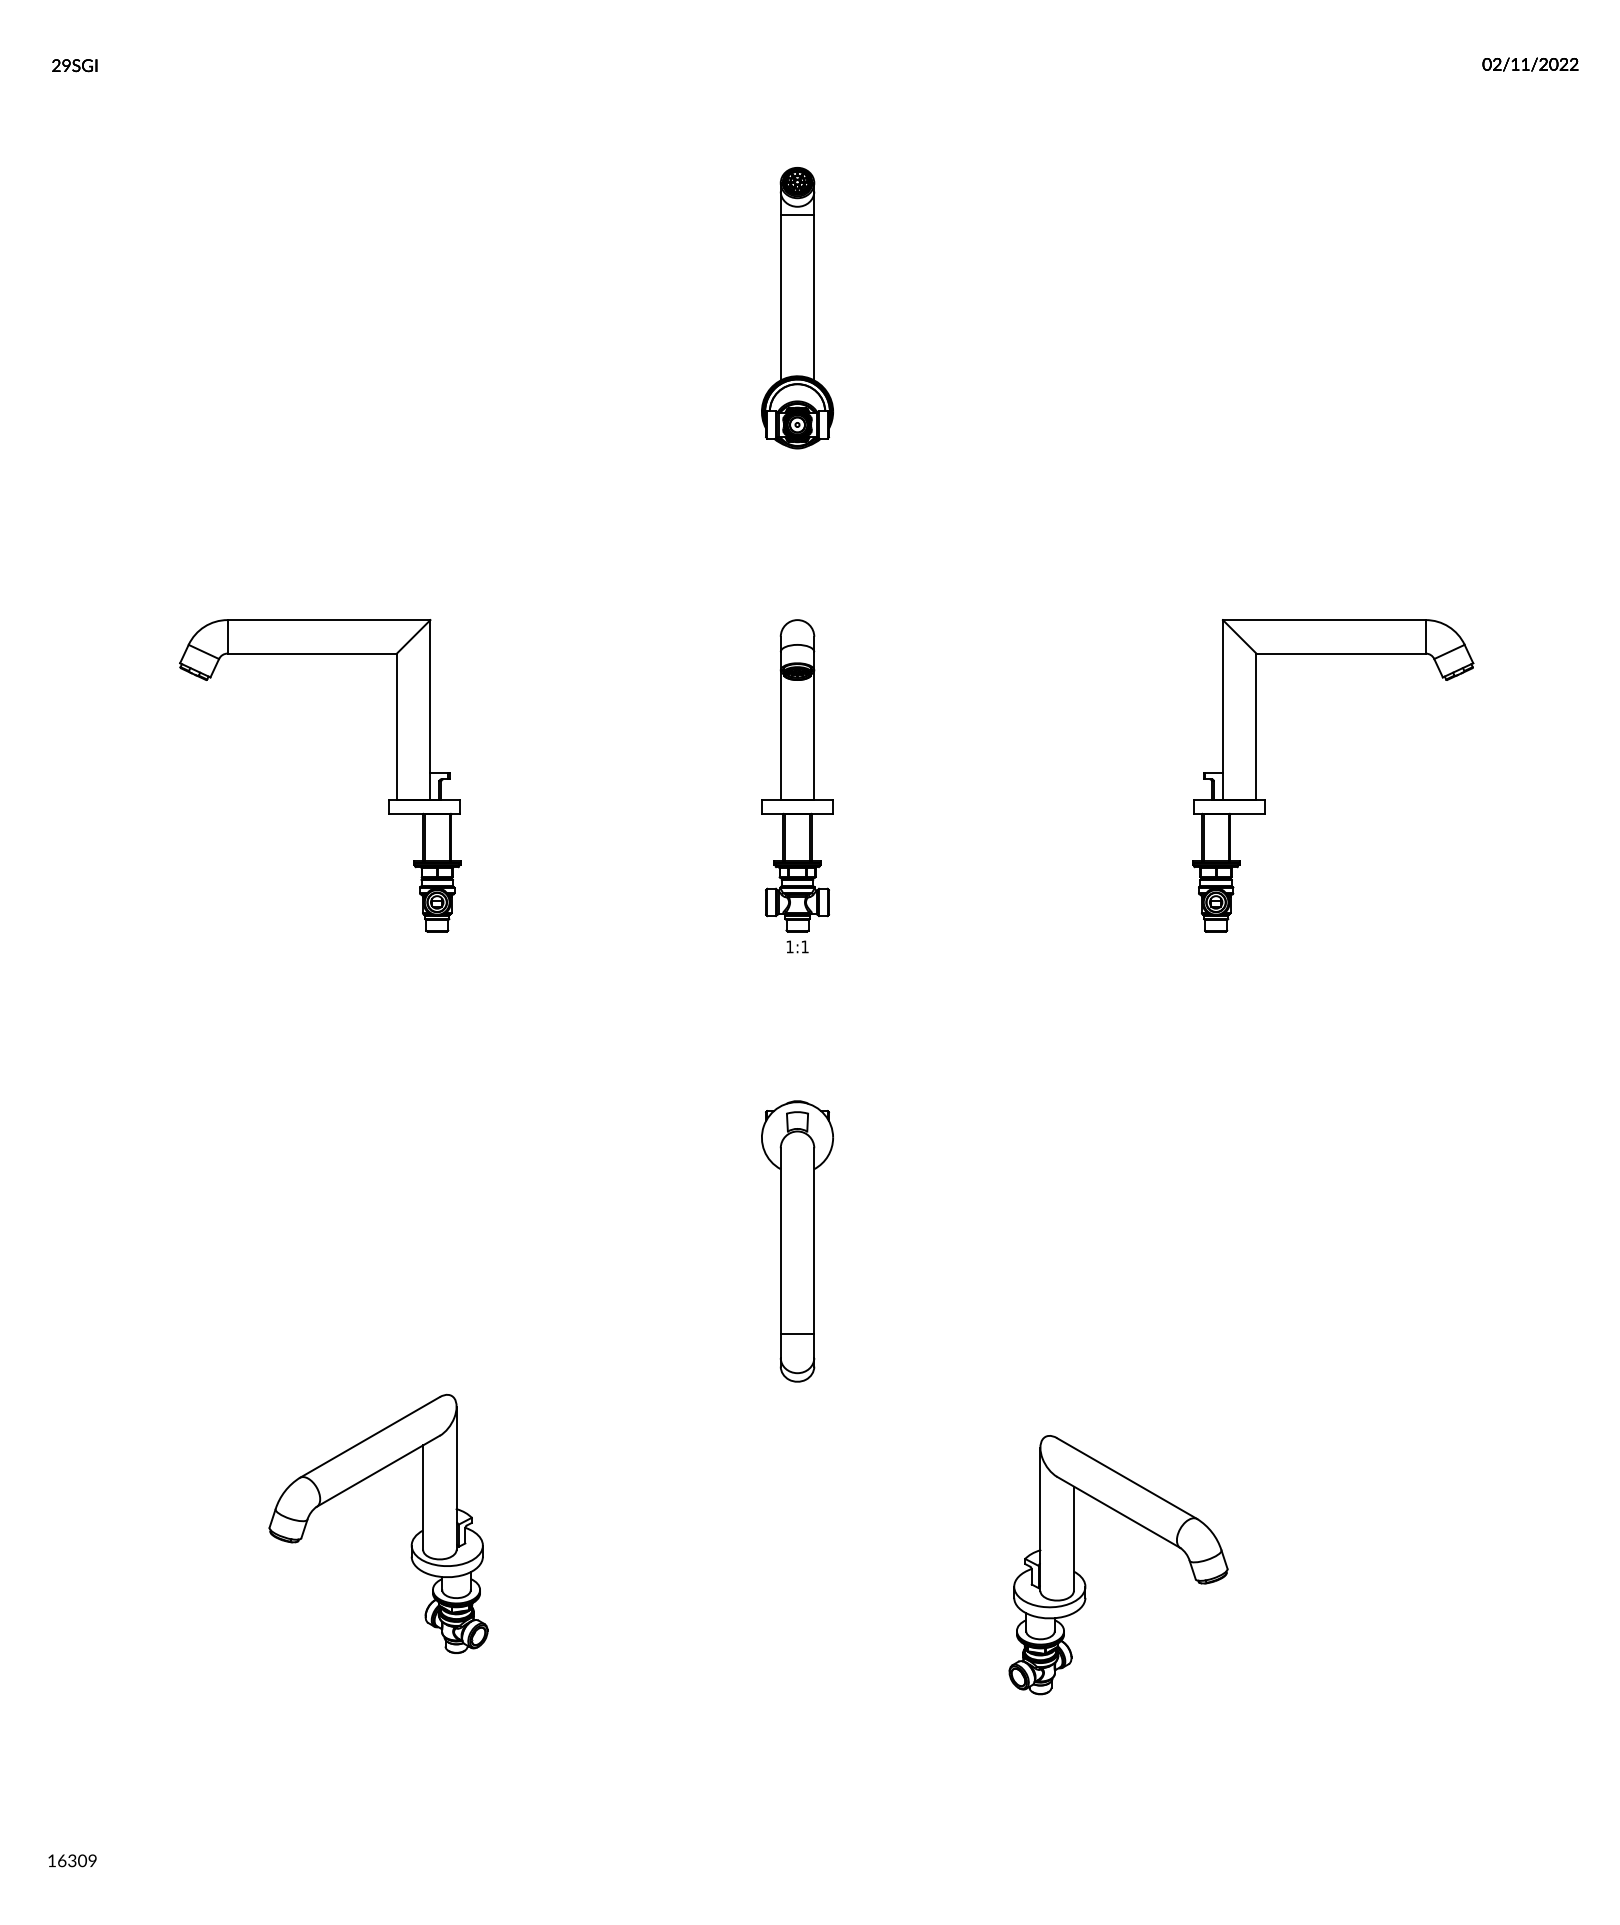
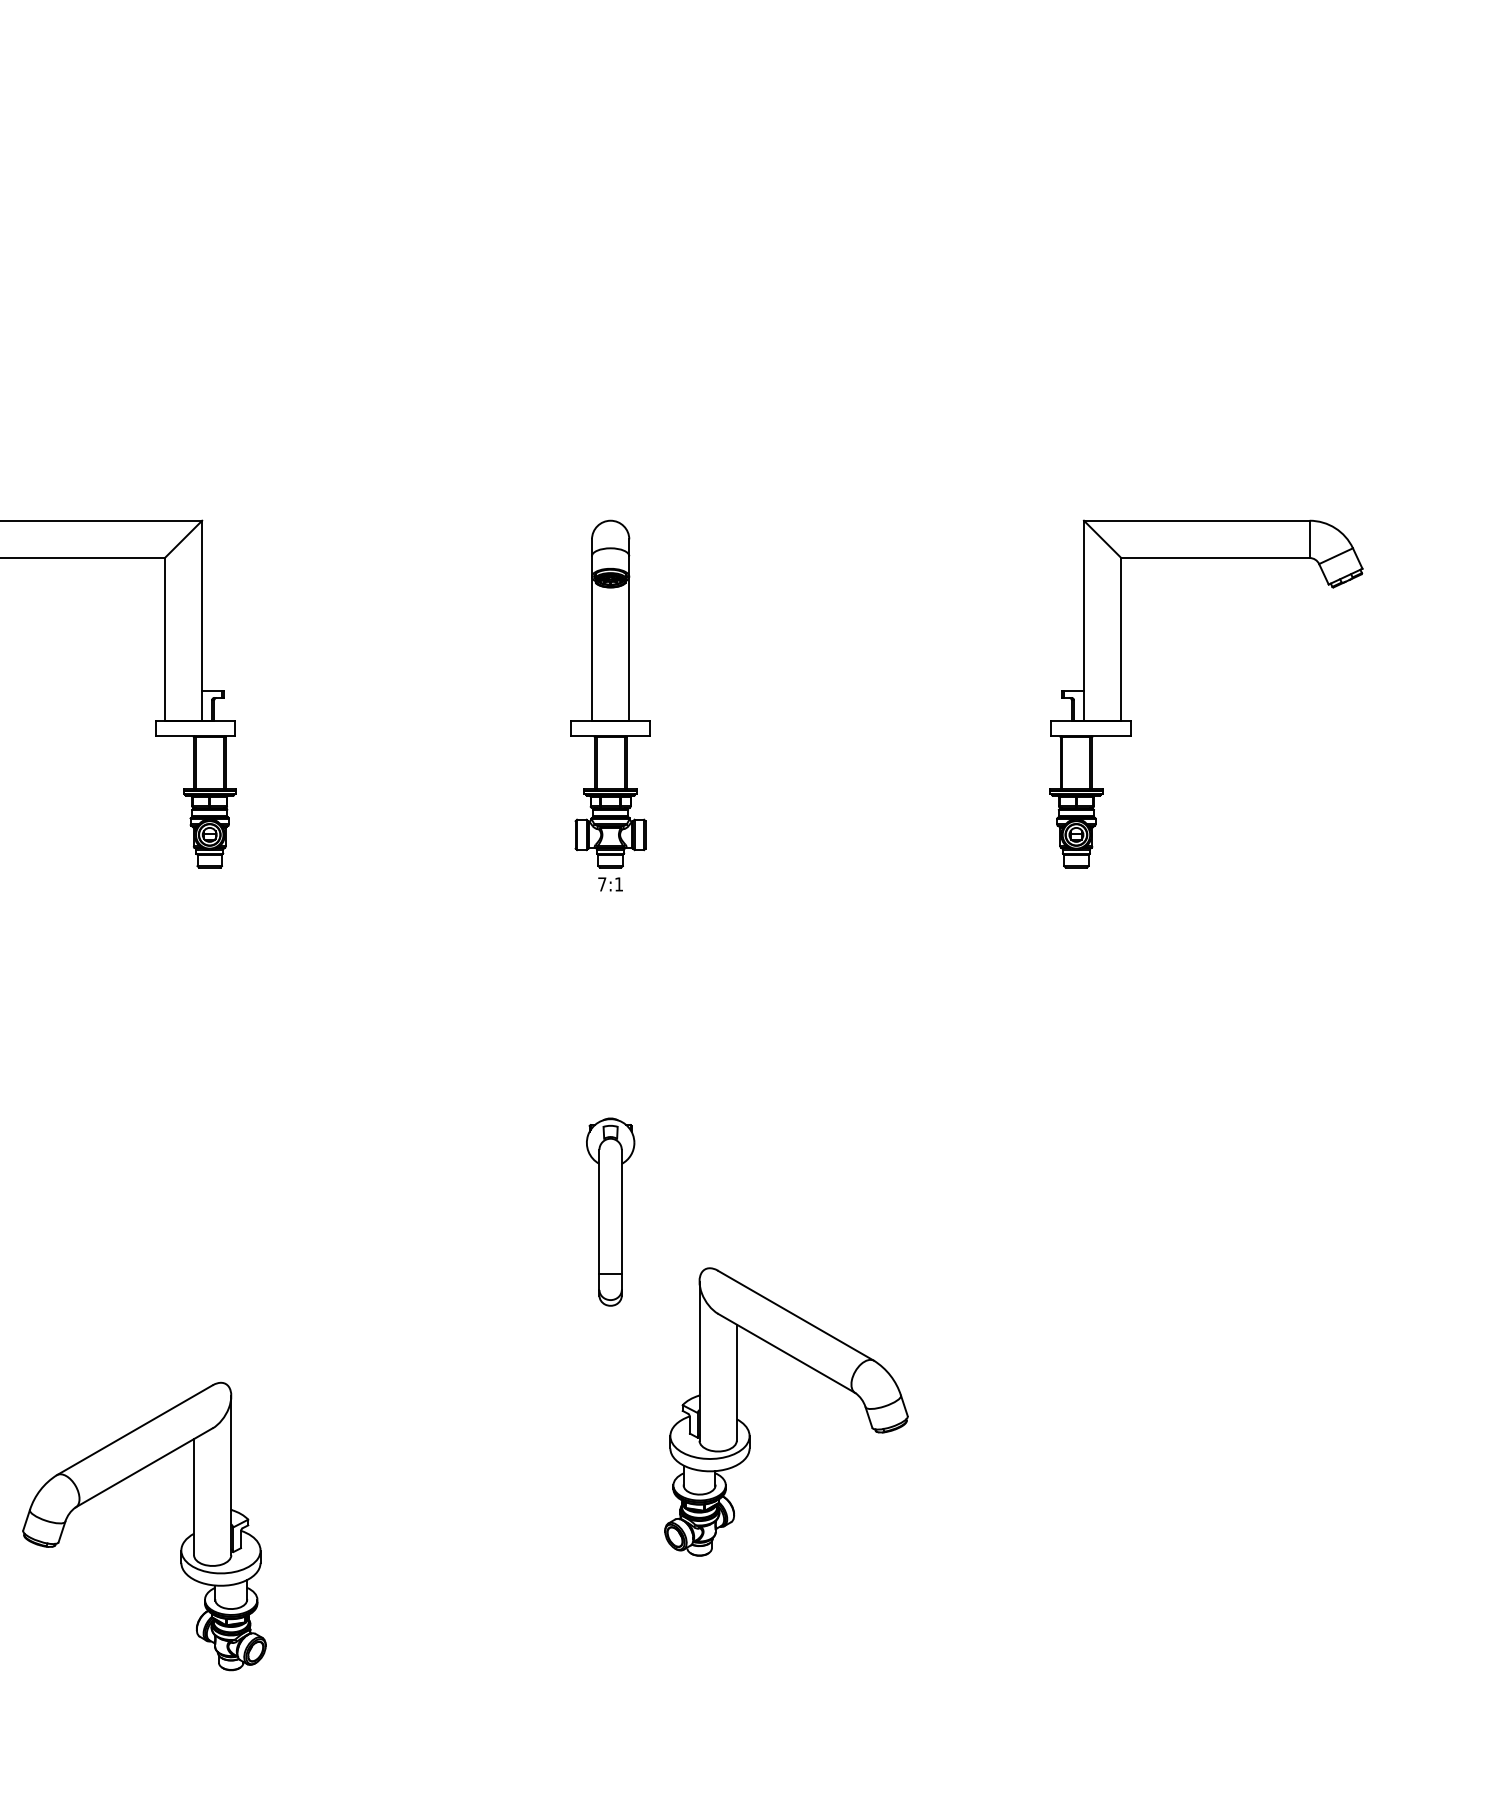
part: (797, 308) -> (610, 174), removed
text: (789, 946) -> (601, 883), 1:1 -> 7:1
part: (797, 1241) -> (610, 1212), size x0.6
part: (1085, 1581) -> (749, 1430), moved

